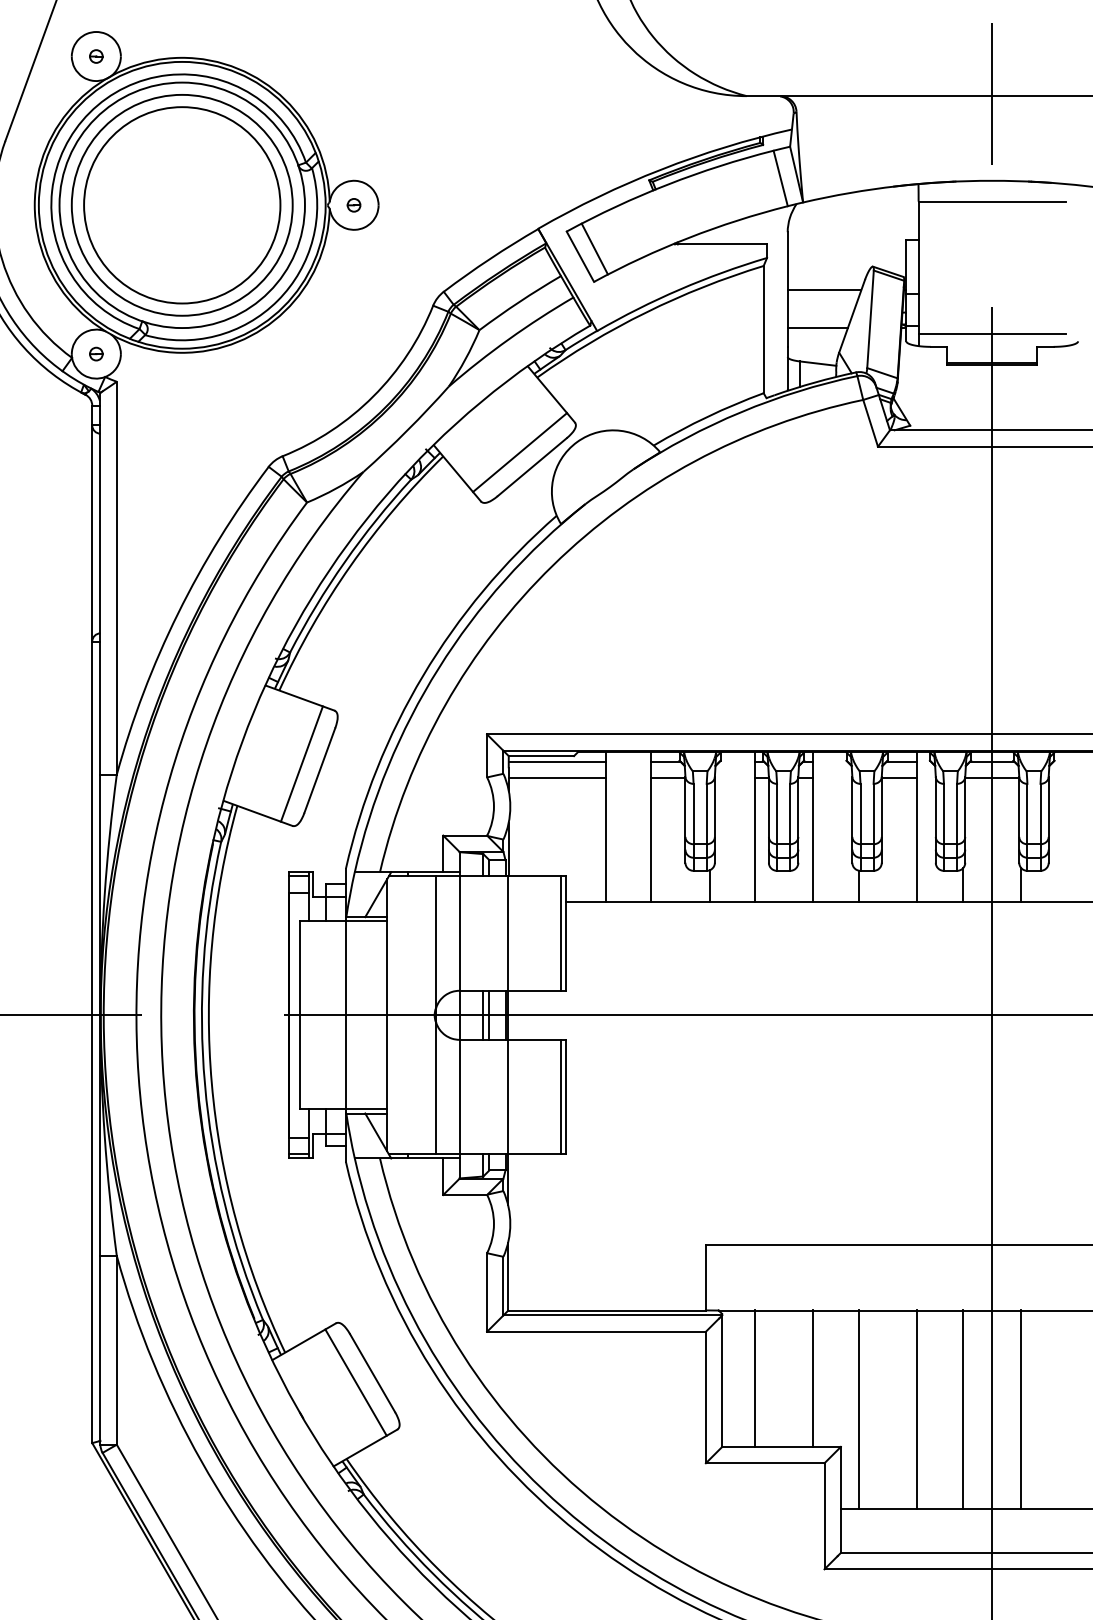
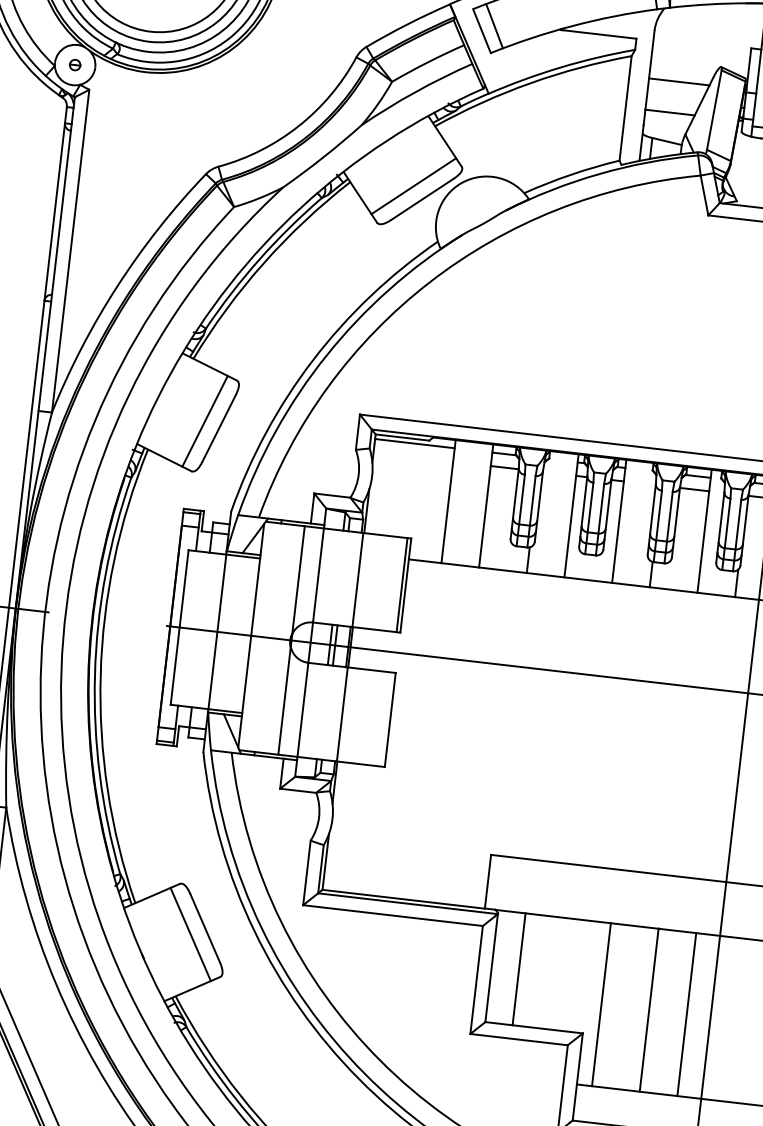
line: (556, 778) -> (412, 457), removed
line: (561, 1096) -> (386, 719), removed
line: (813, 1378) -> (566, 974), removed
line: (1021, 1409) -> (734, 1019), removed

